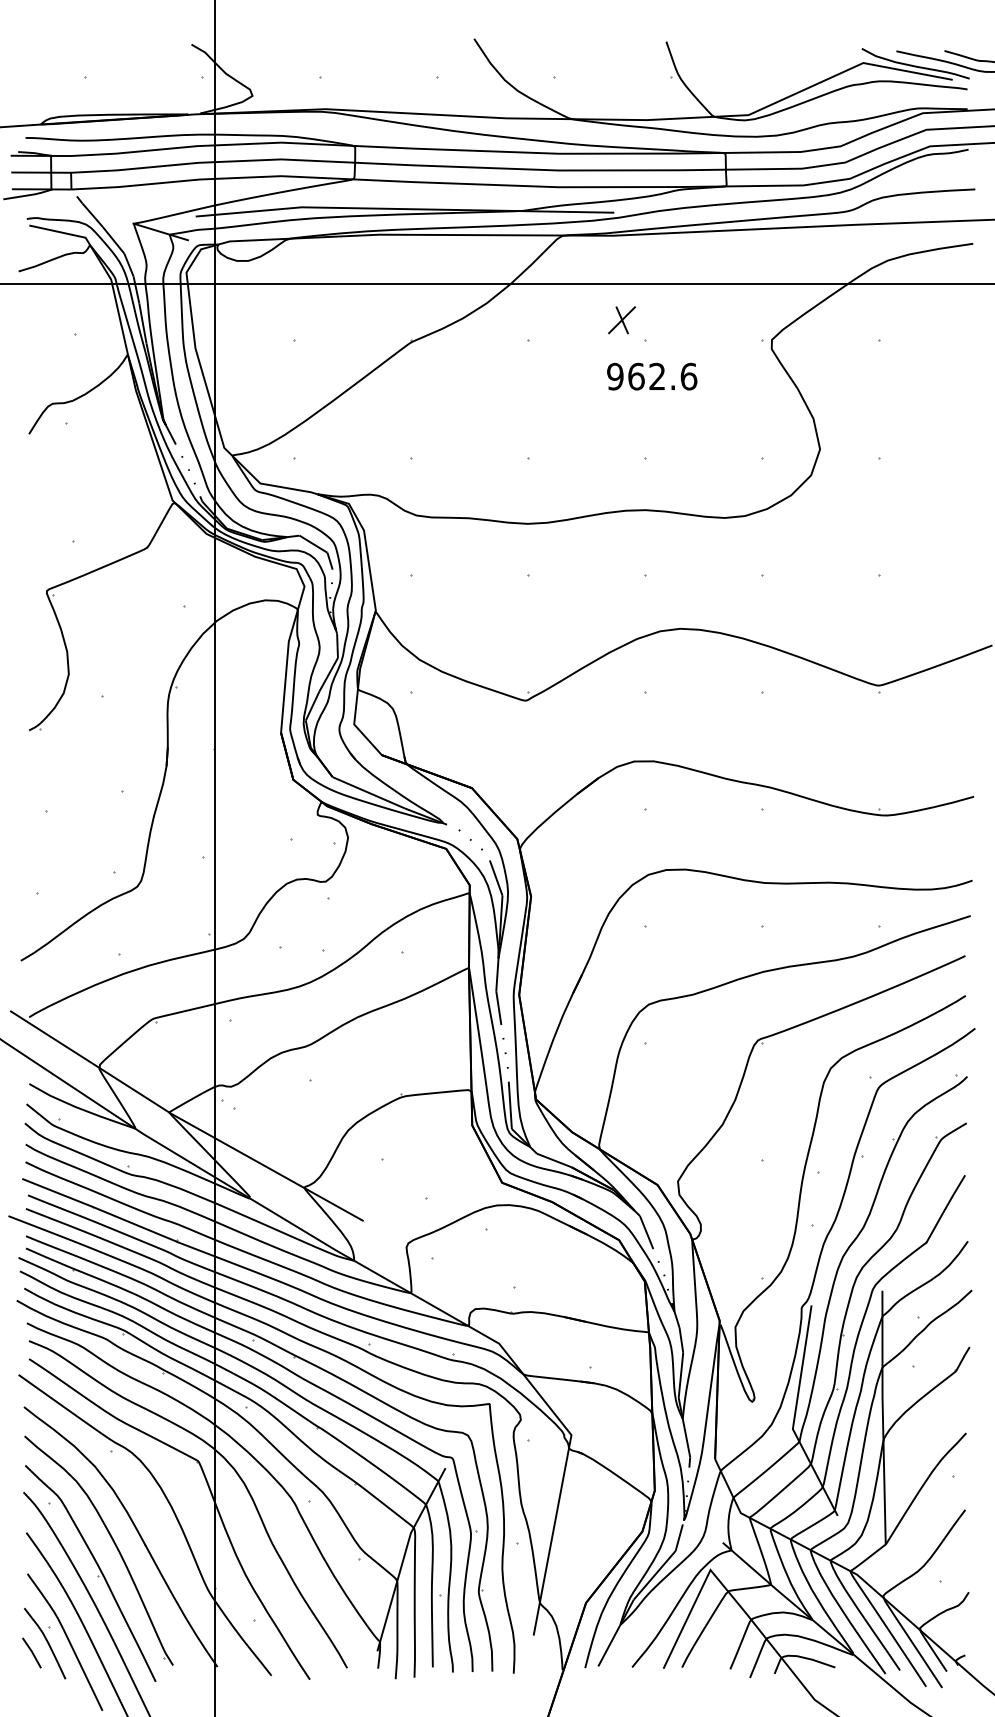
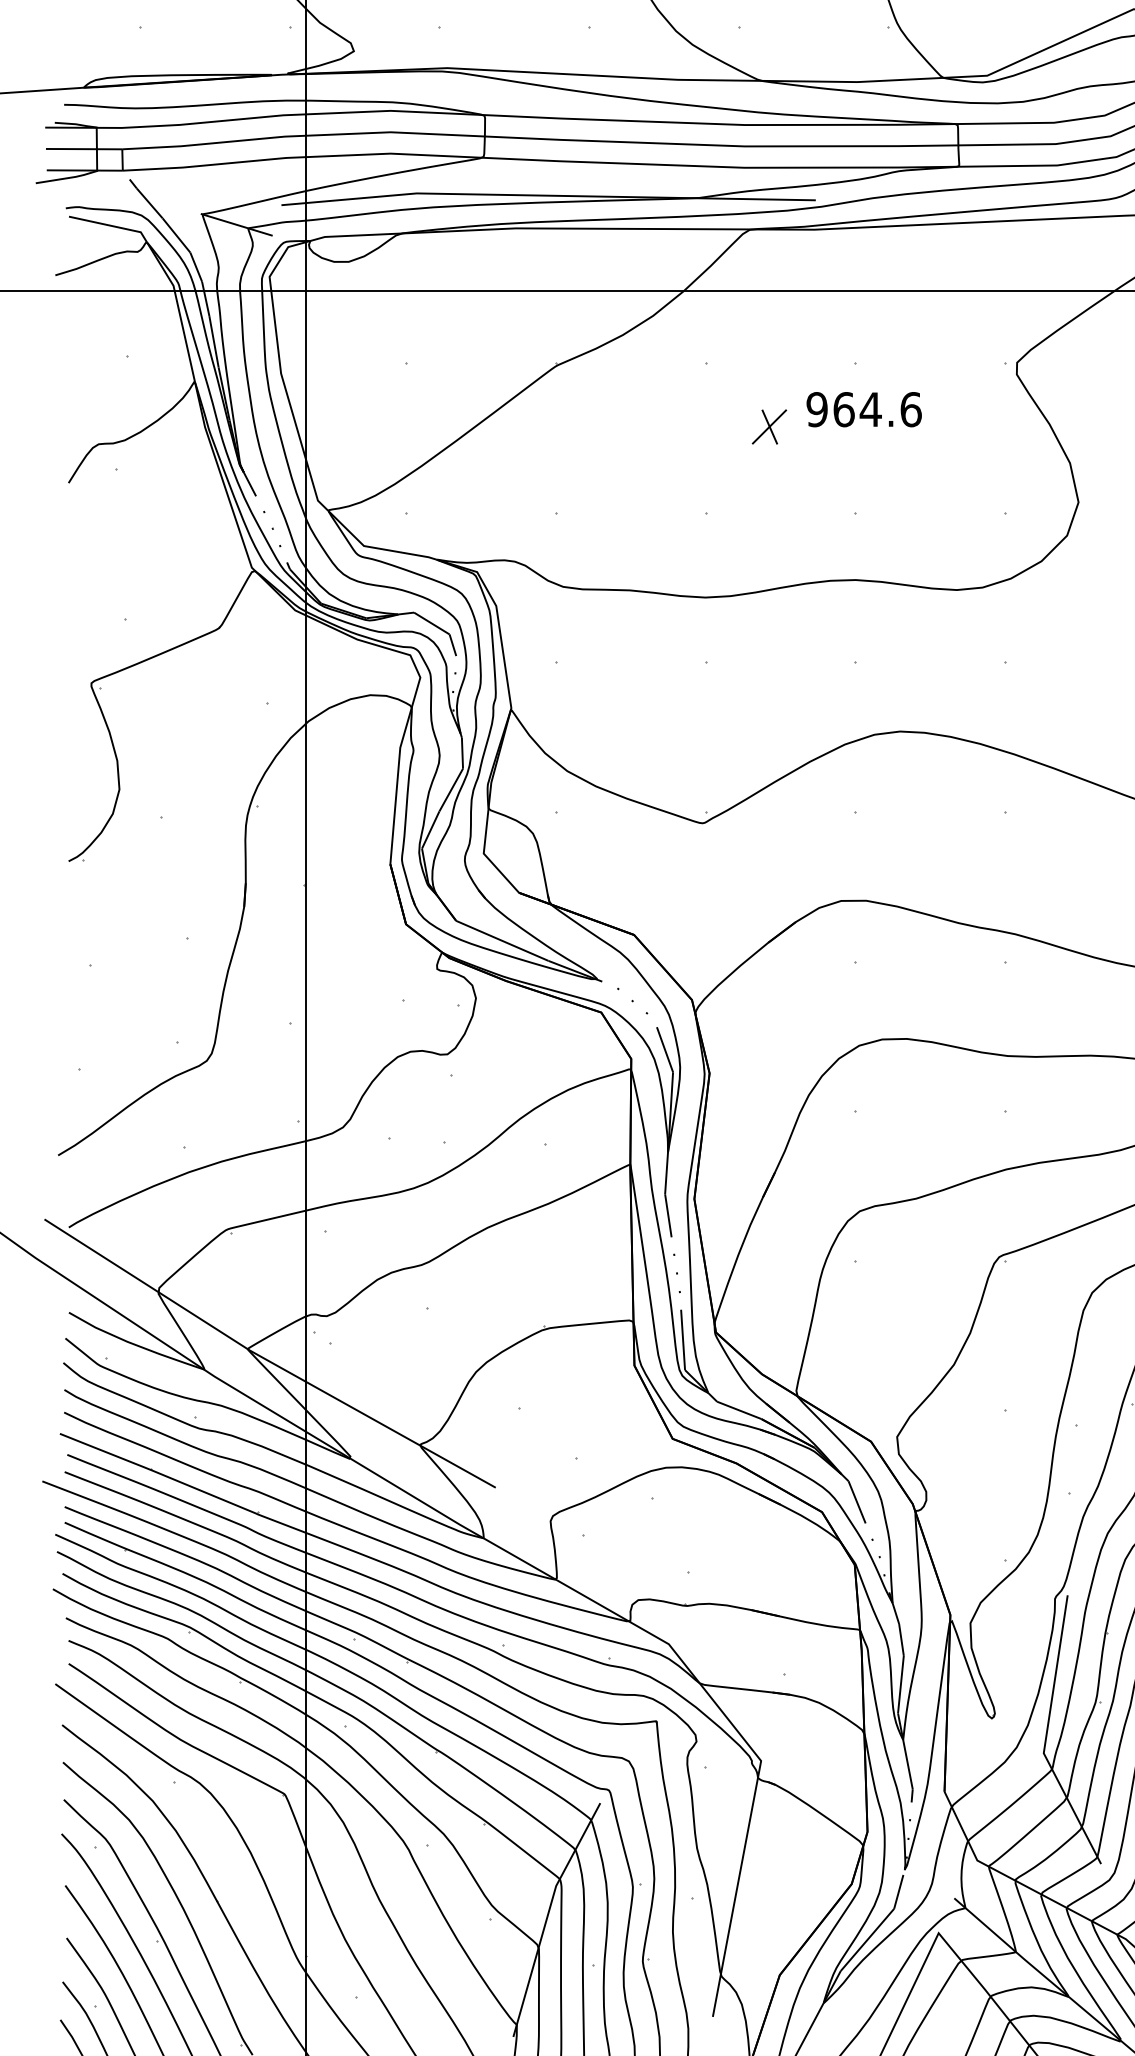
part: (621, 320) -> (768, 427), moved
text: (657, 375) -> (870, 408), 962.6 -> 964.6

